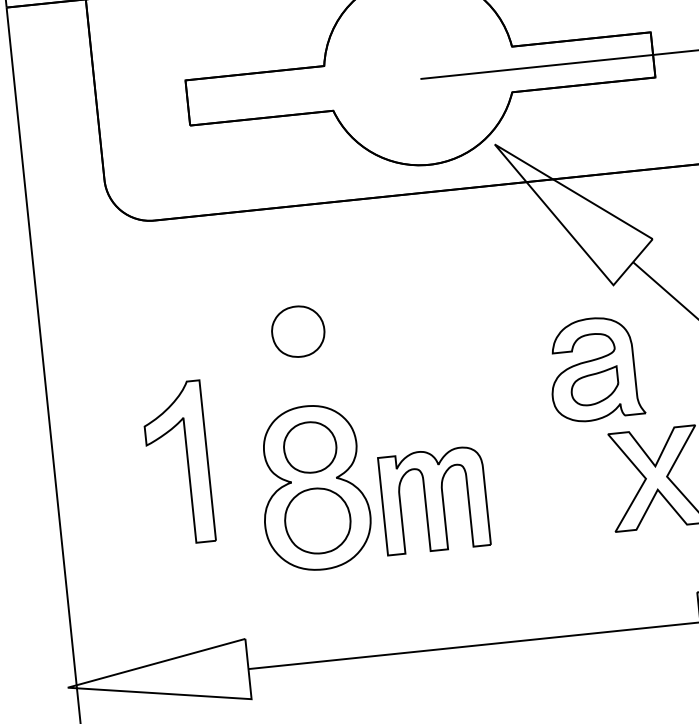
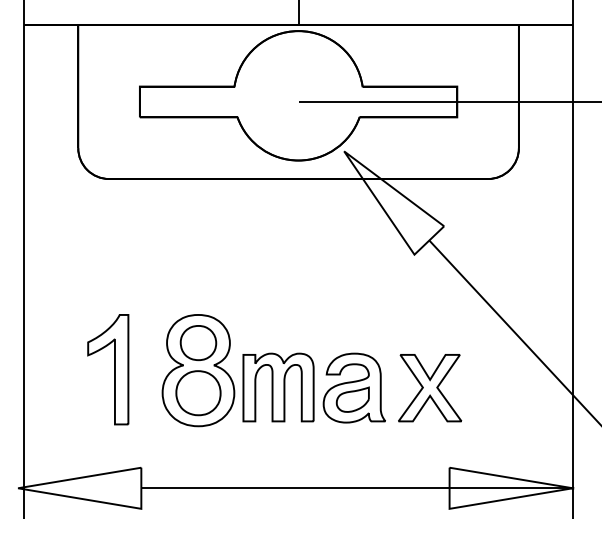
part: (298, 332) -> (198, 264), removed
part: (593, 368) -> (353, 387), moved
part: (178, 463) -> (108, 369), moved

